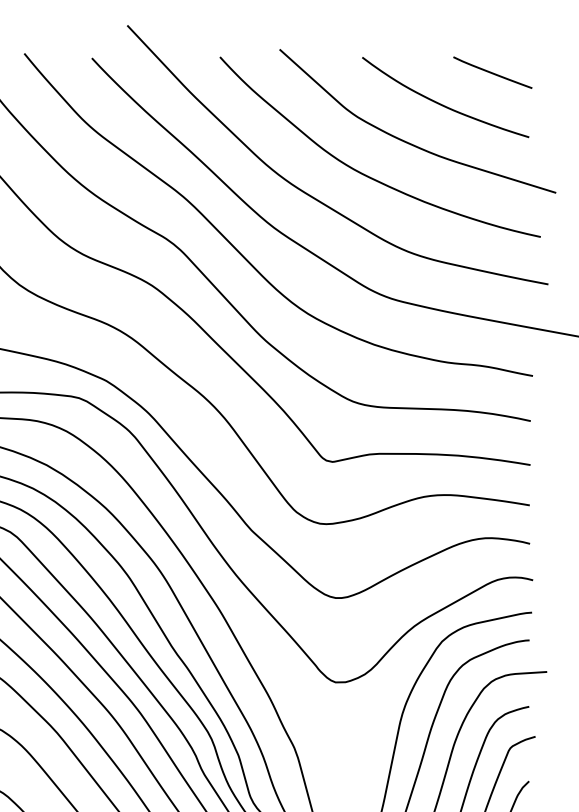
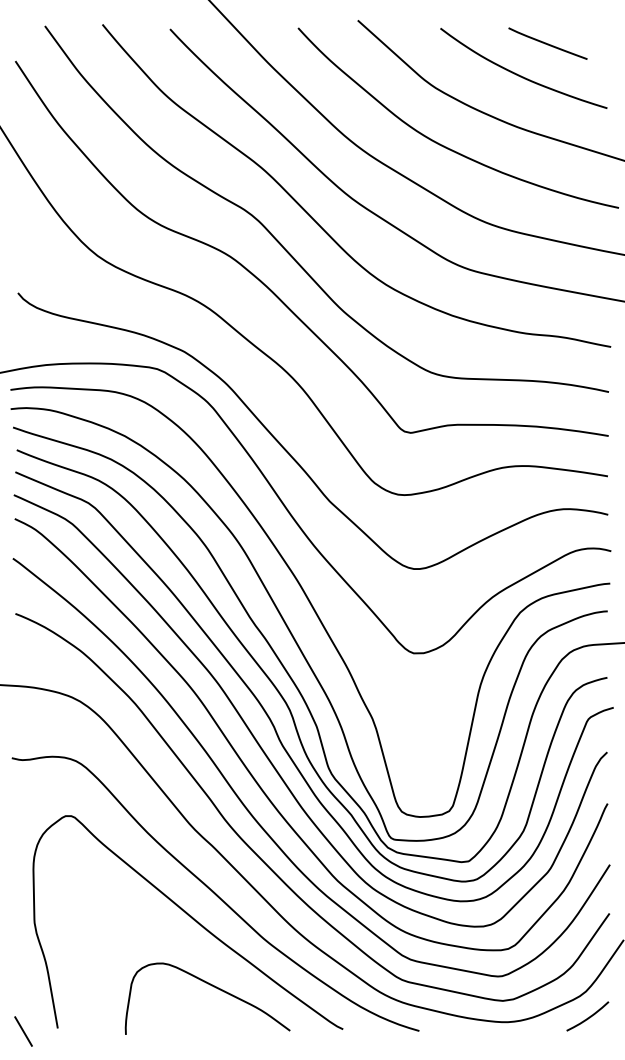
line: (492, 72) -> (547, 43), moved

